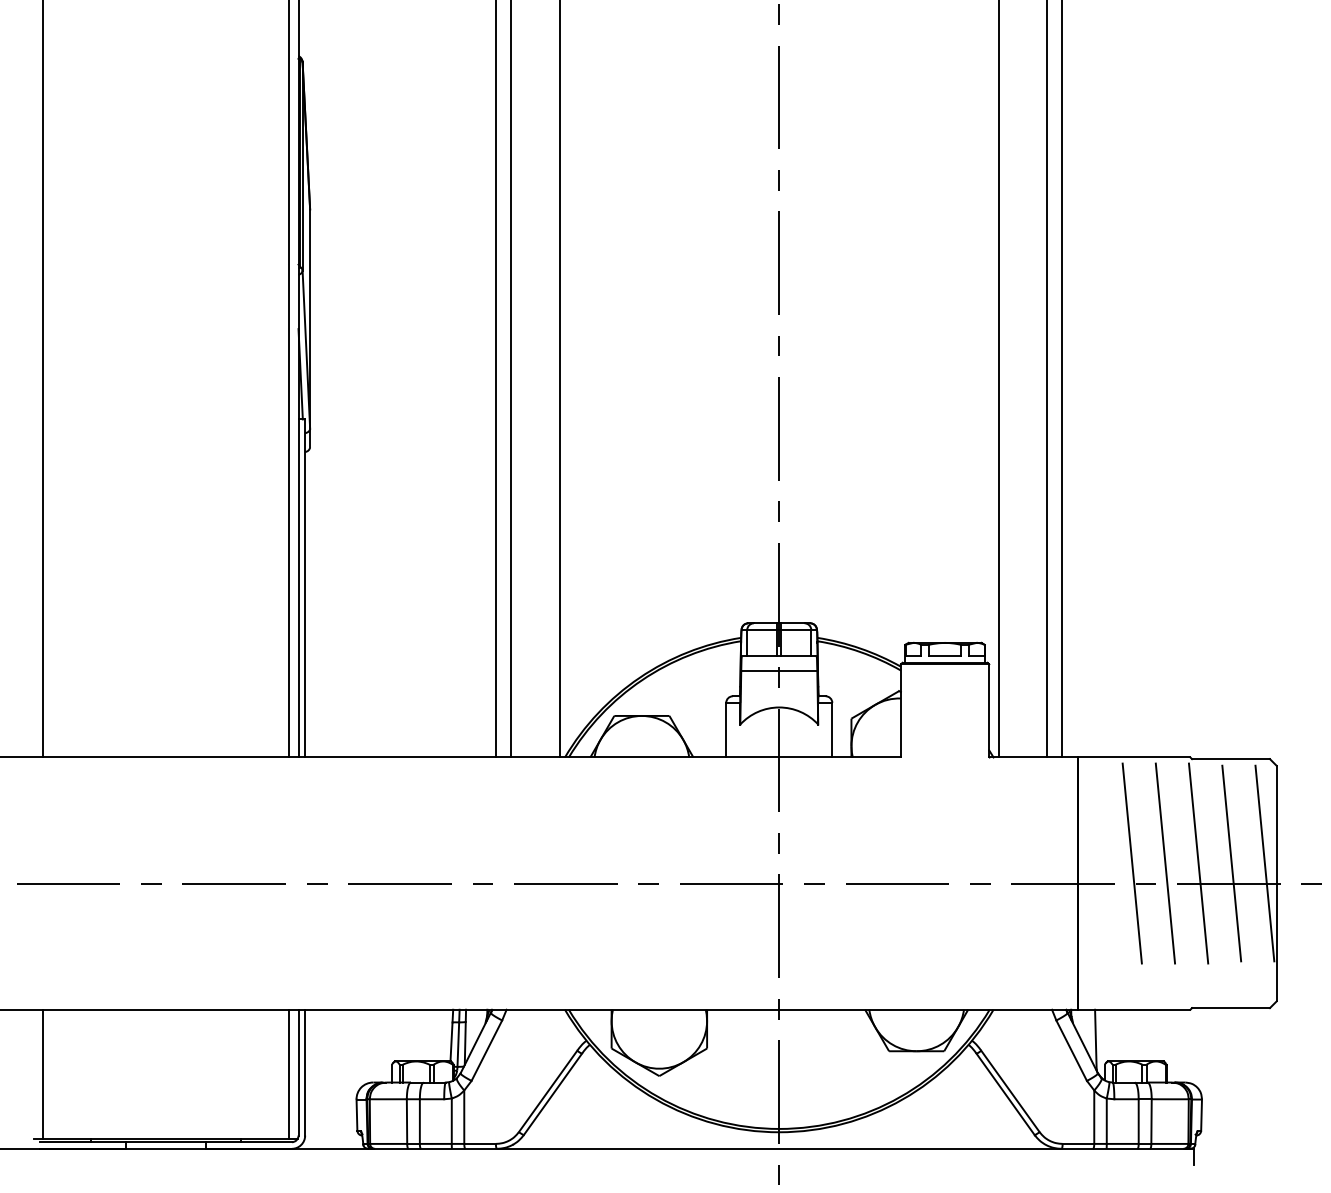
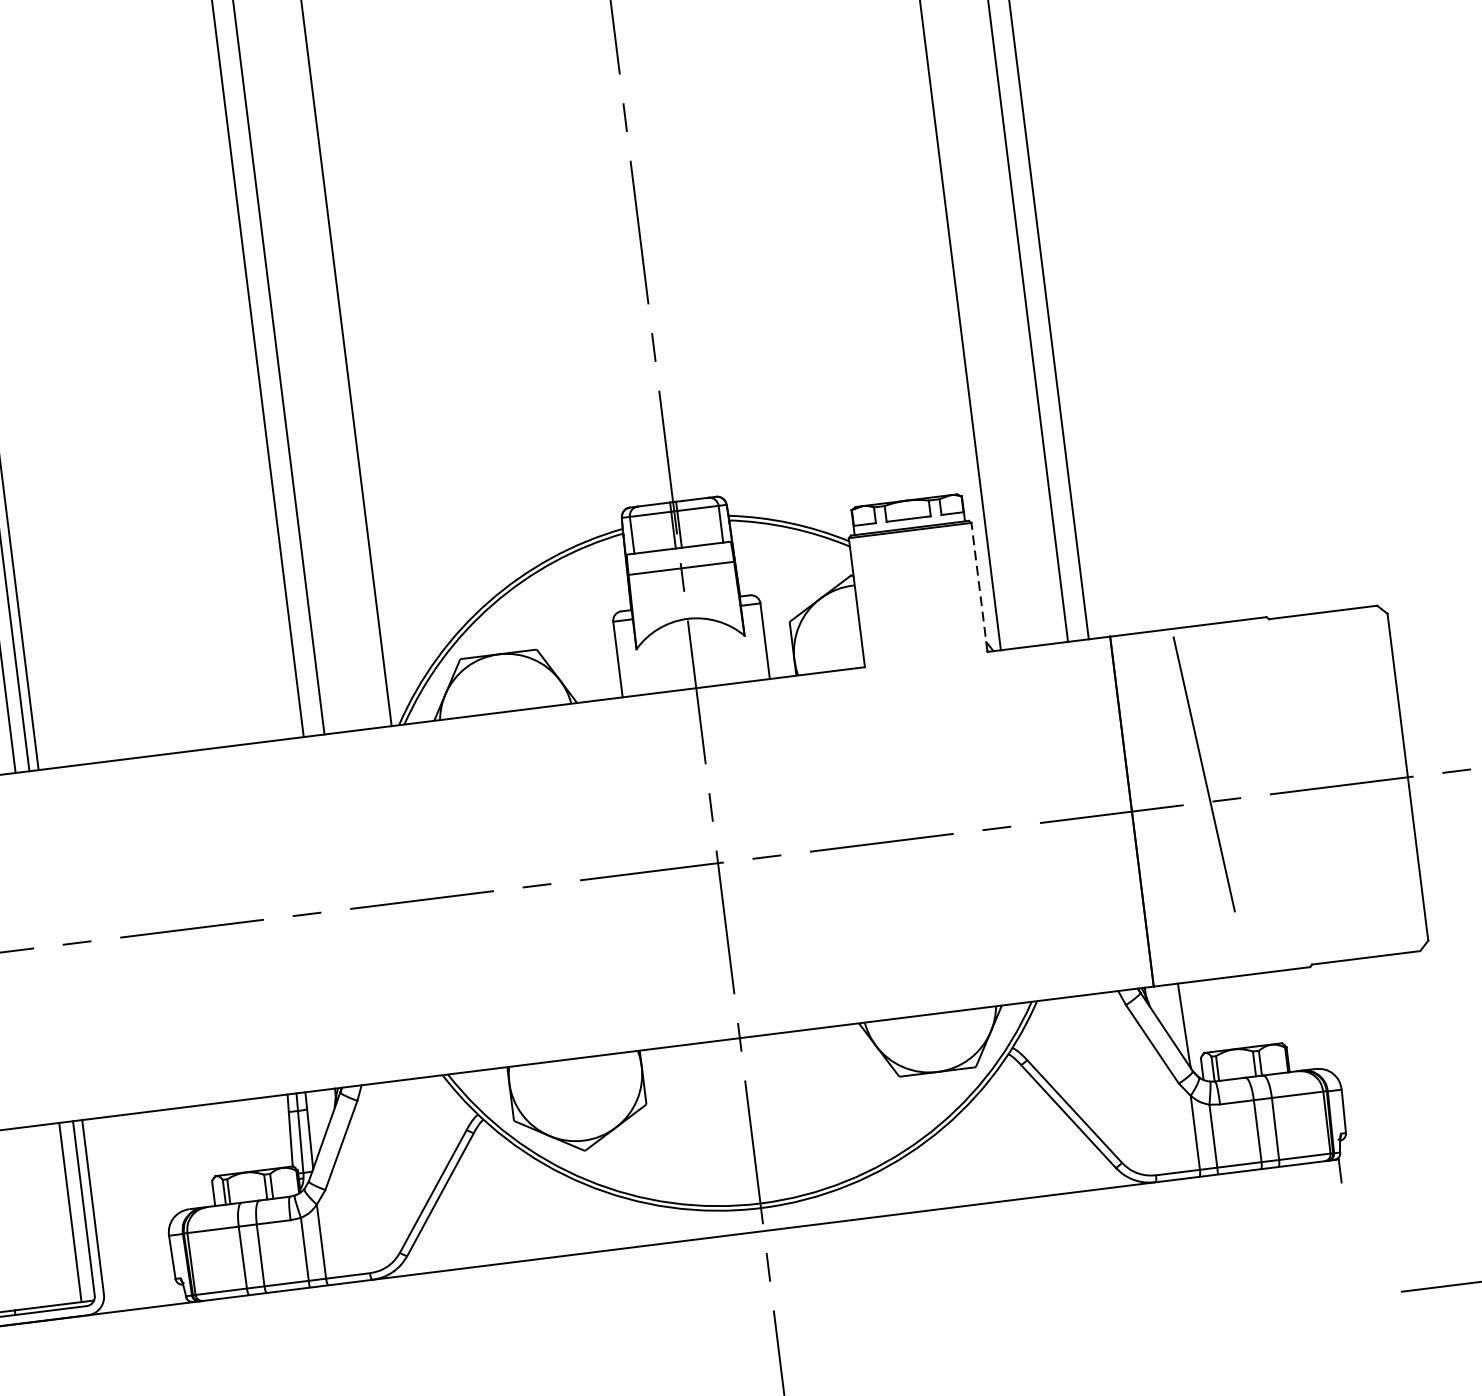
line: (989, 710) -> (979, 586), solid -> dashed
line: (1165, 863) -> (1250, 768), removed
line: (1198, 863) -> (1296, 762), removed
line: (1231, 863) -> (1341, 757), removed
line: (1264, 863) -> (1387, 751), removed

